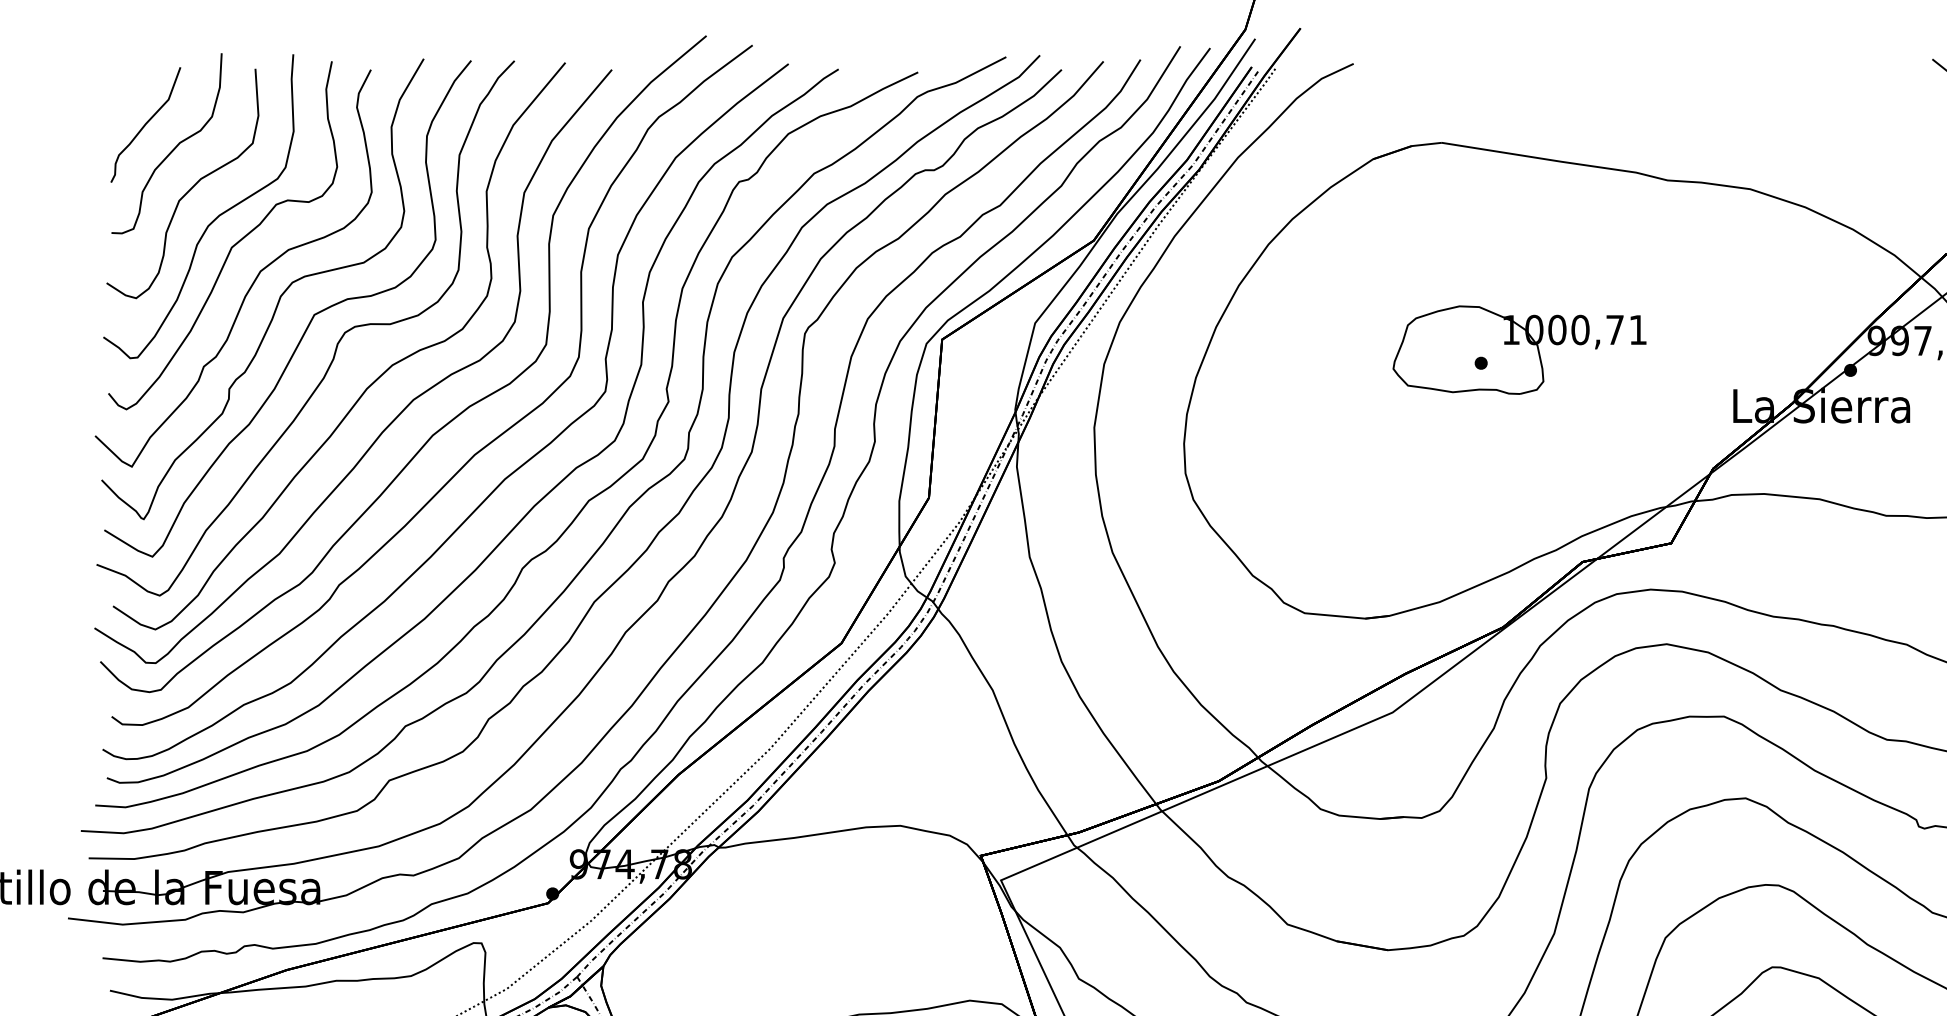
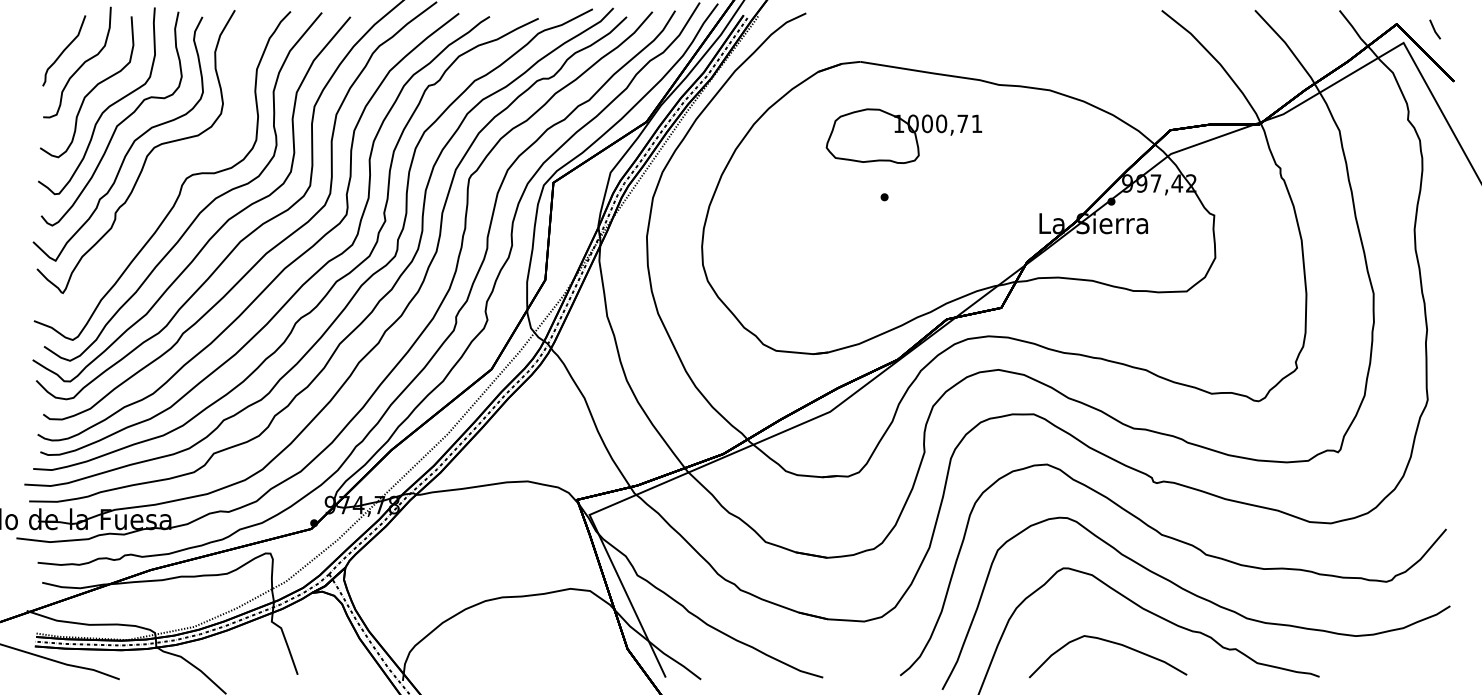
curve: (309, 321) -> (164, 171), removed
part: (1518, 348) -> (903, 135), moved

